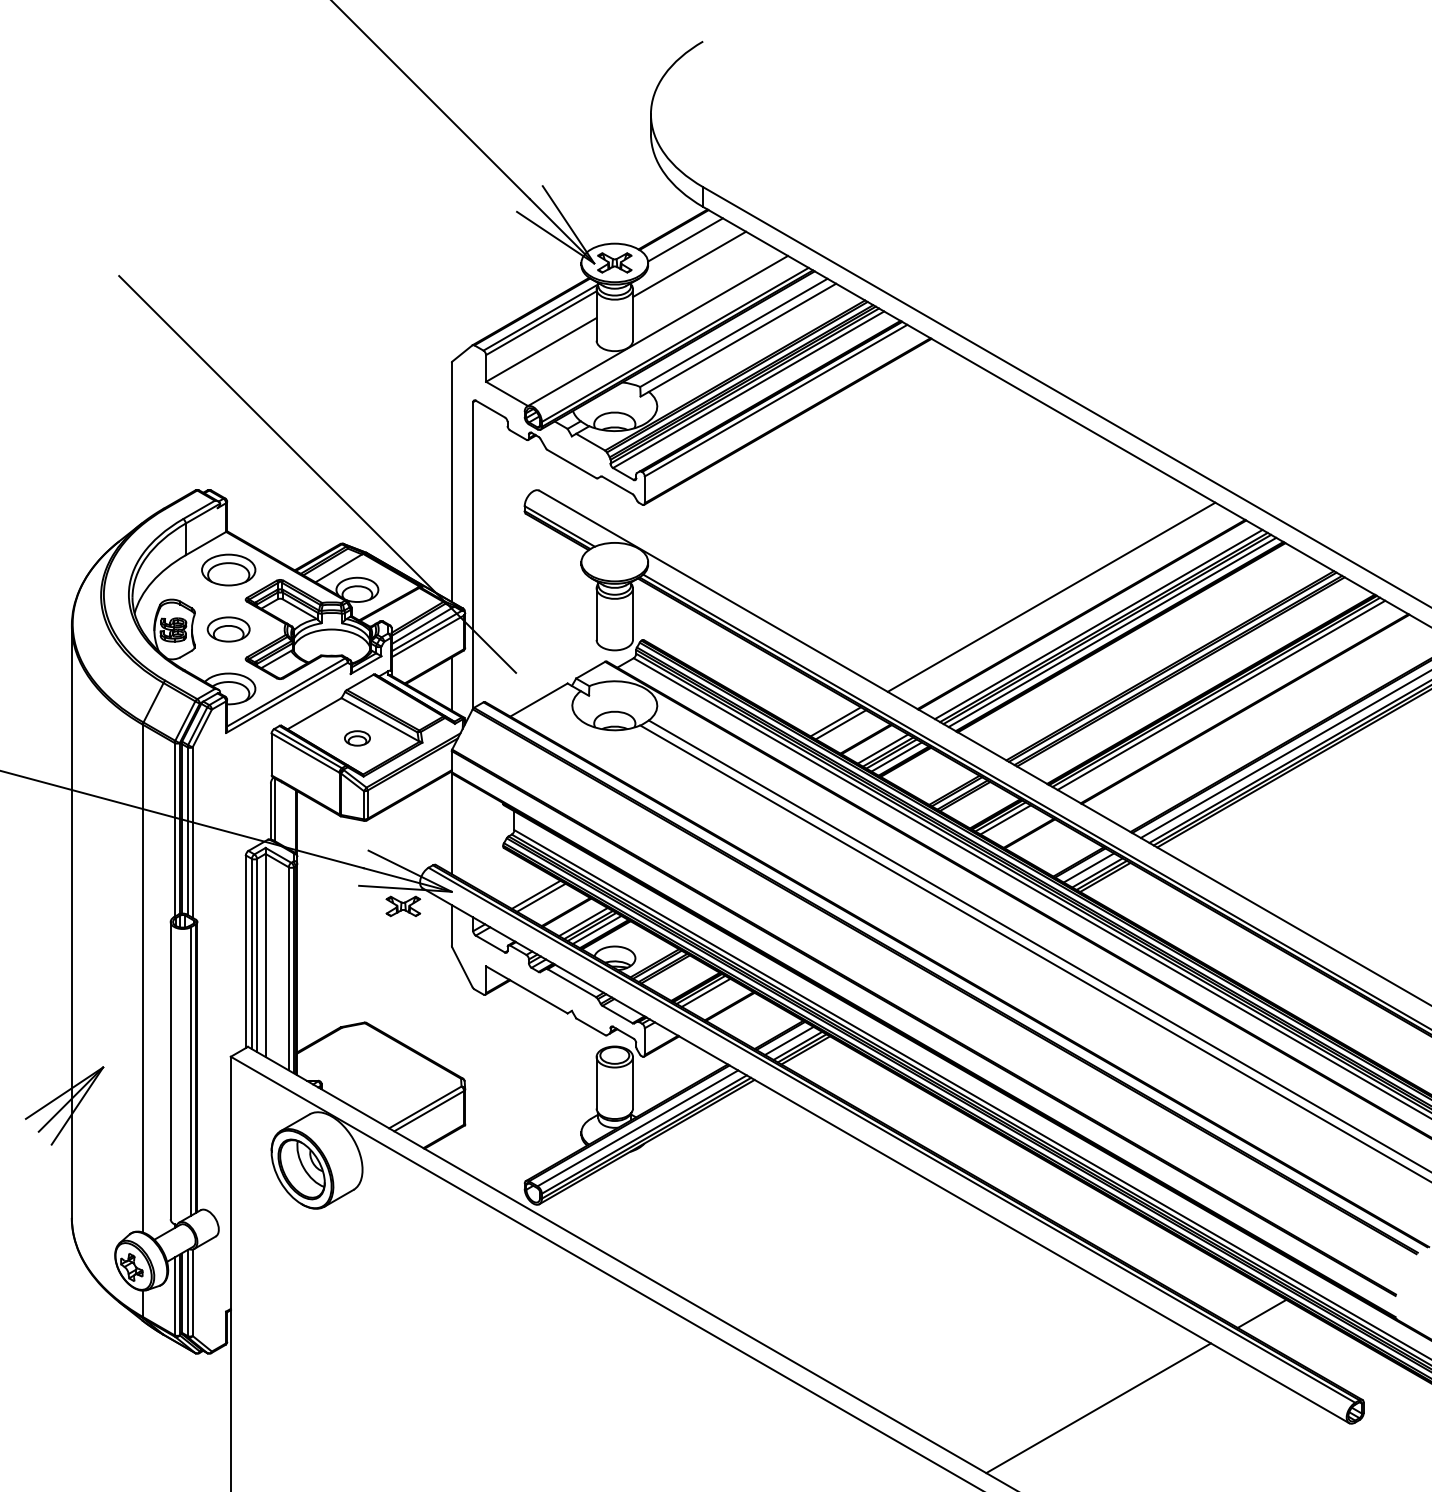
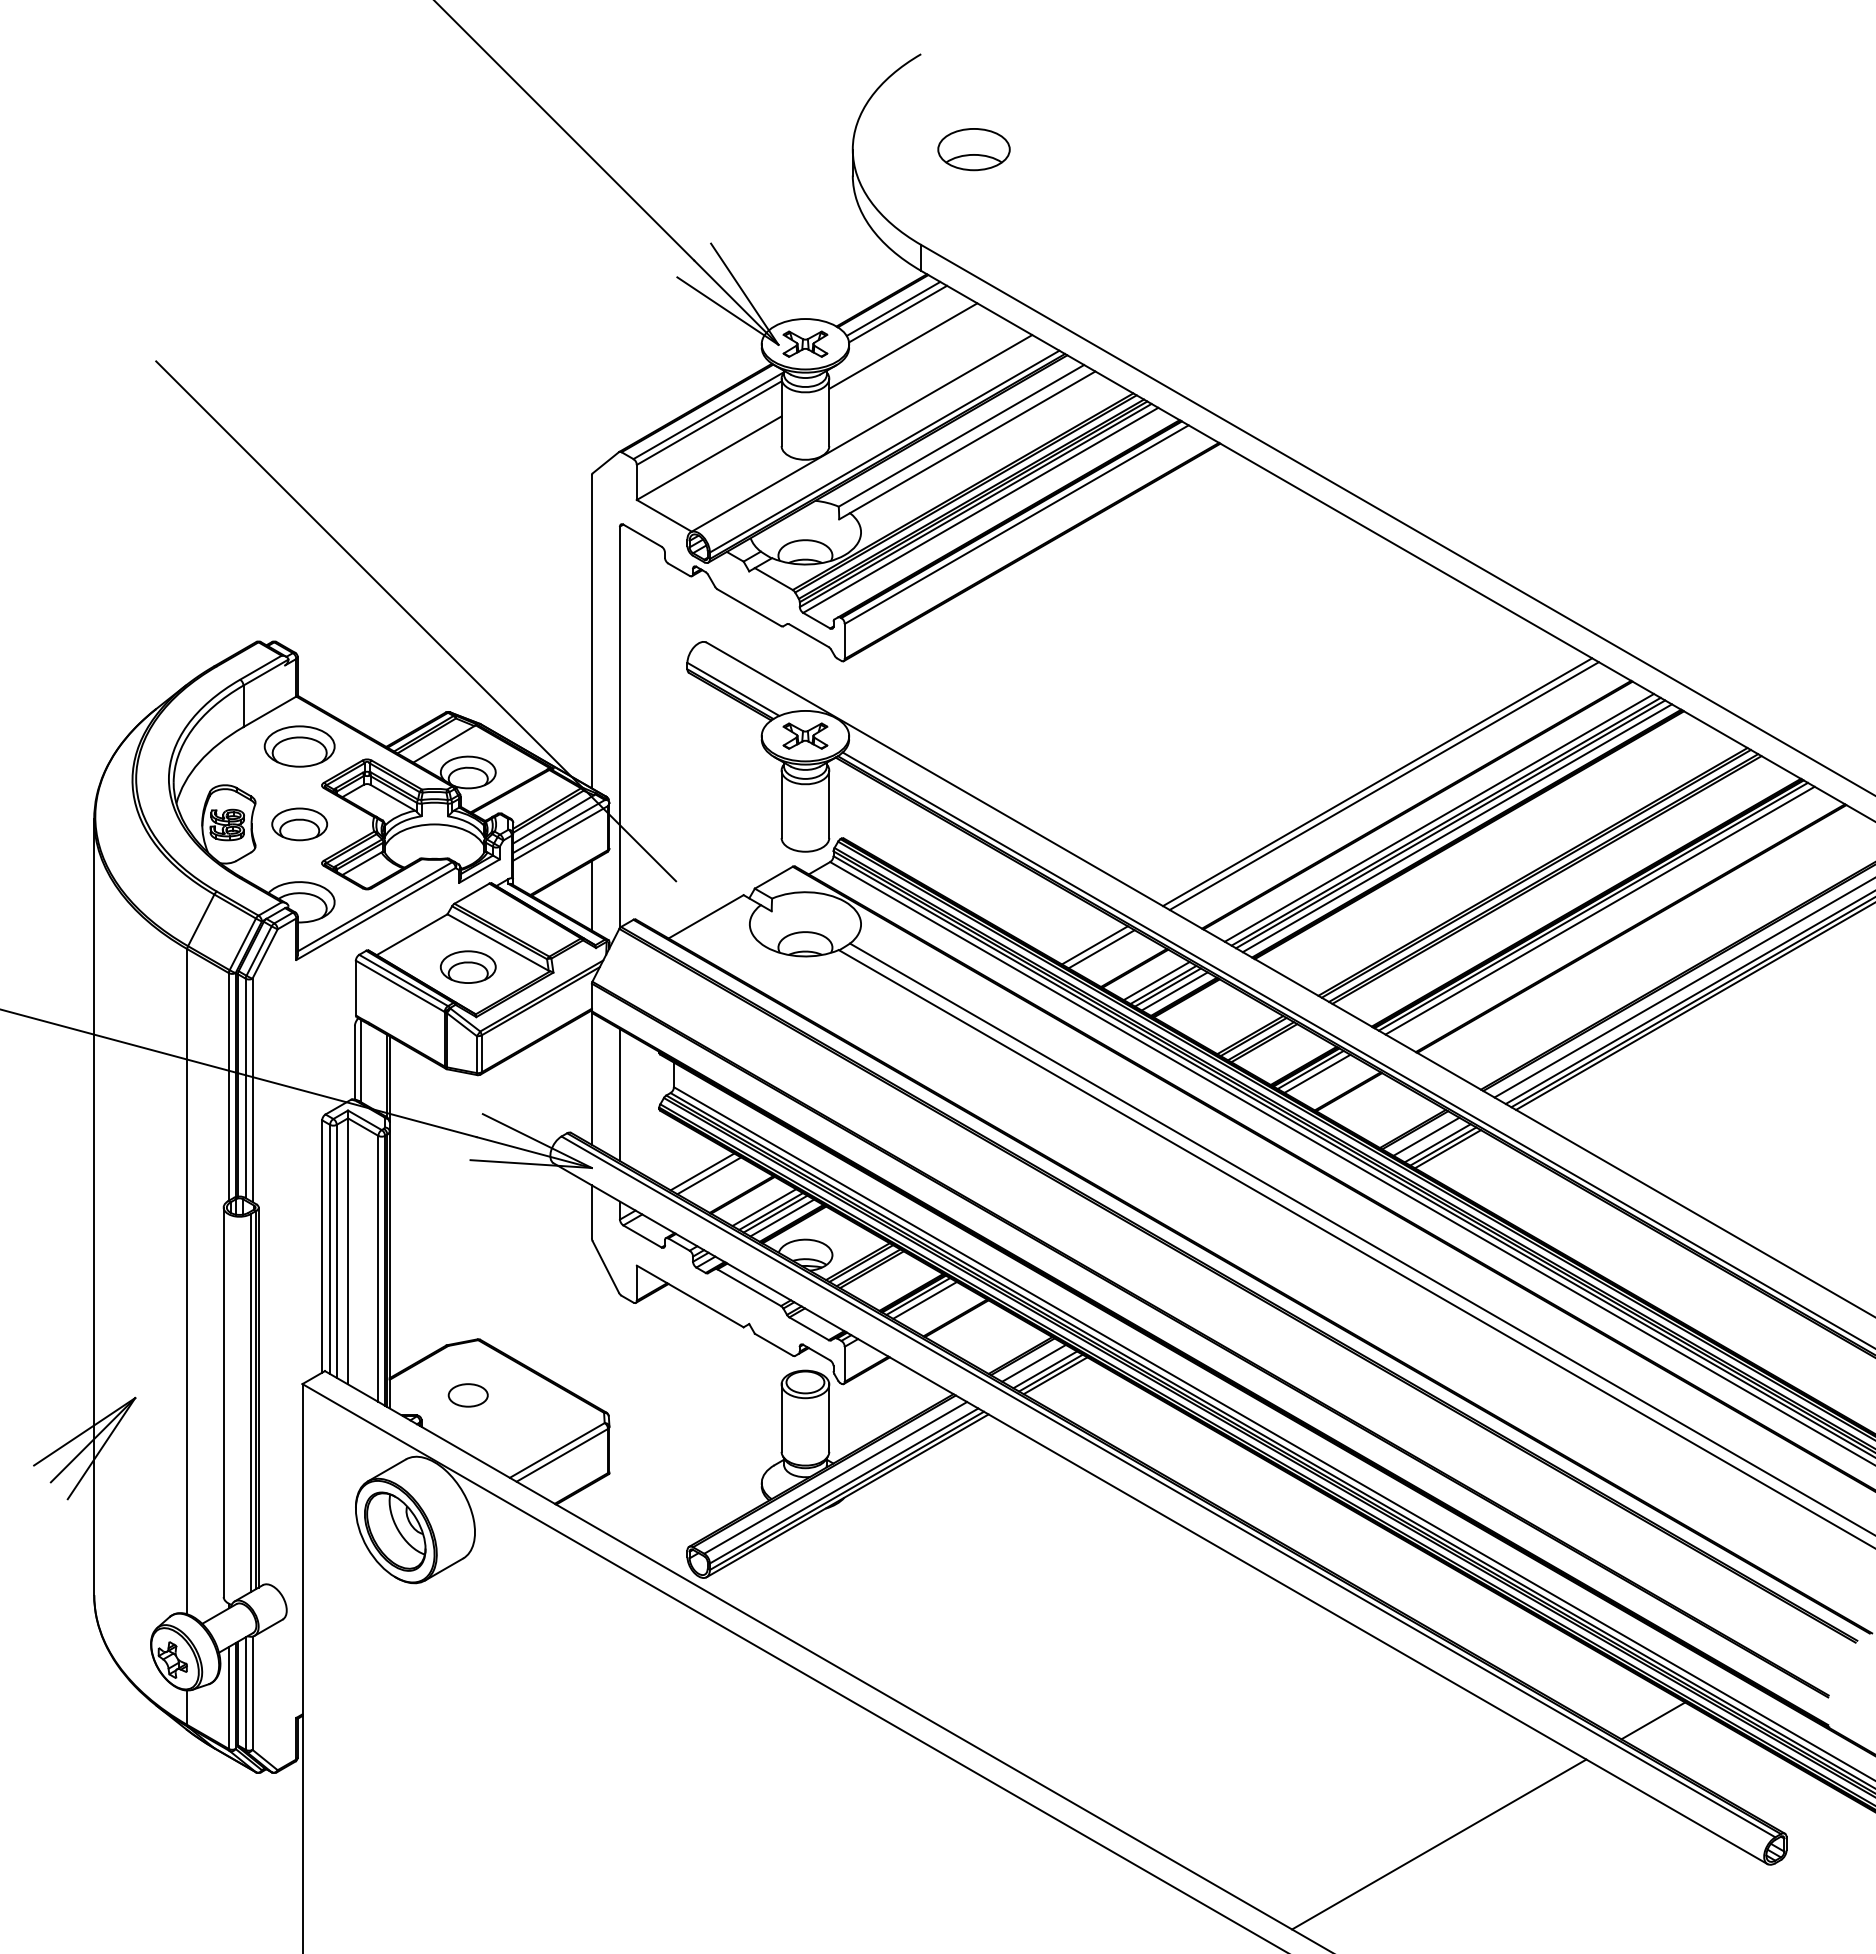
part: (743, 114) -> (973, 149), added
line: (682, 235) -> (893, 308), added
line: (1056, 599) -> (1383, 785), added
part: (357, 737) -> (468, 966), size x1.67
line: (473, 836) -> (620, 1095), added
part: (403, 905) -> (805, 735), moved
part: (356, 1065) -> (467, 1395), added

